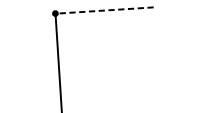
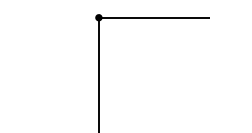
line: (103, 10) -> (153, 17), dashed -> solid

